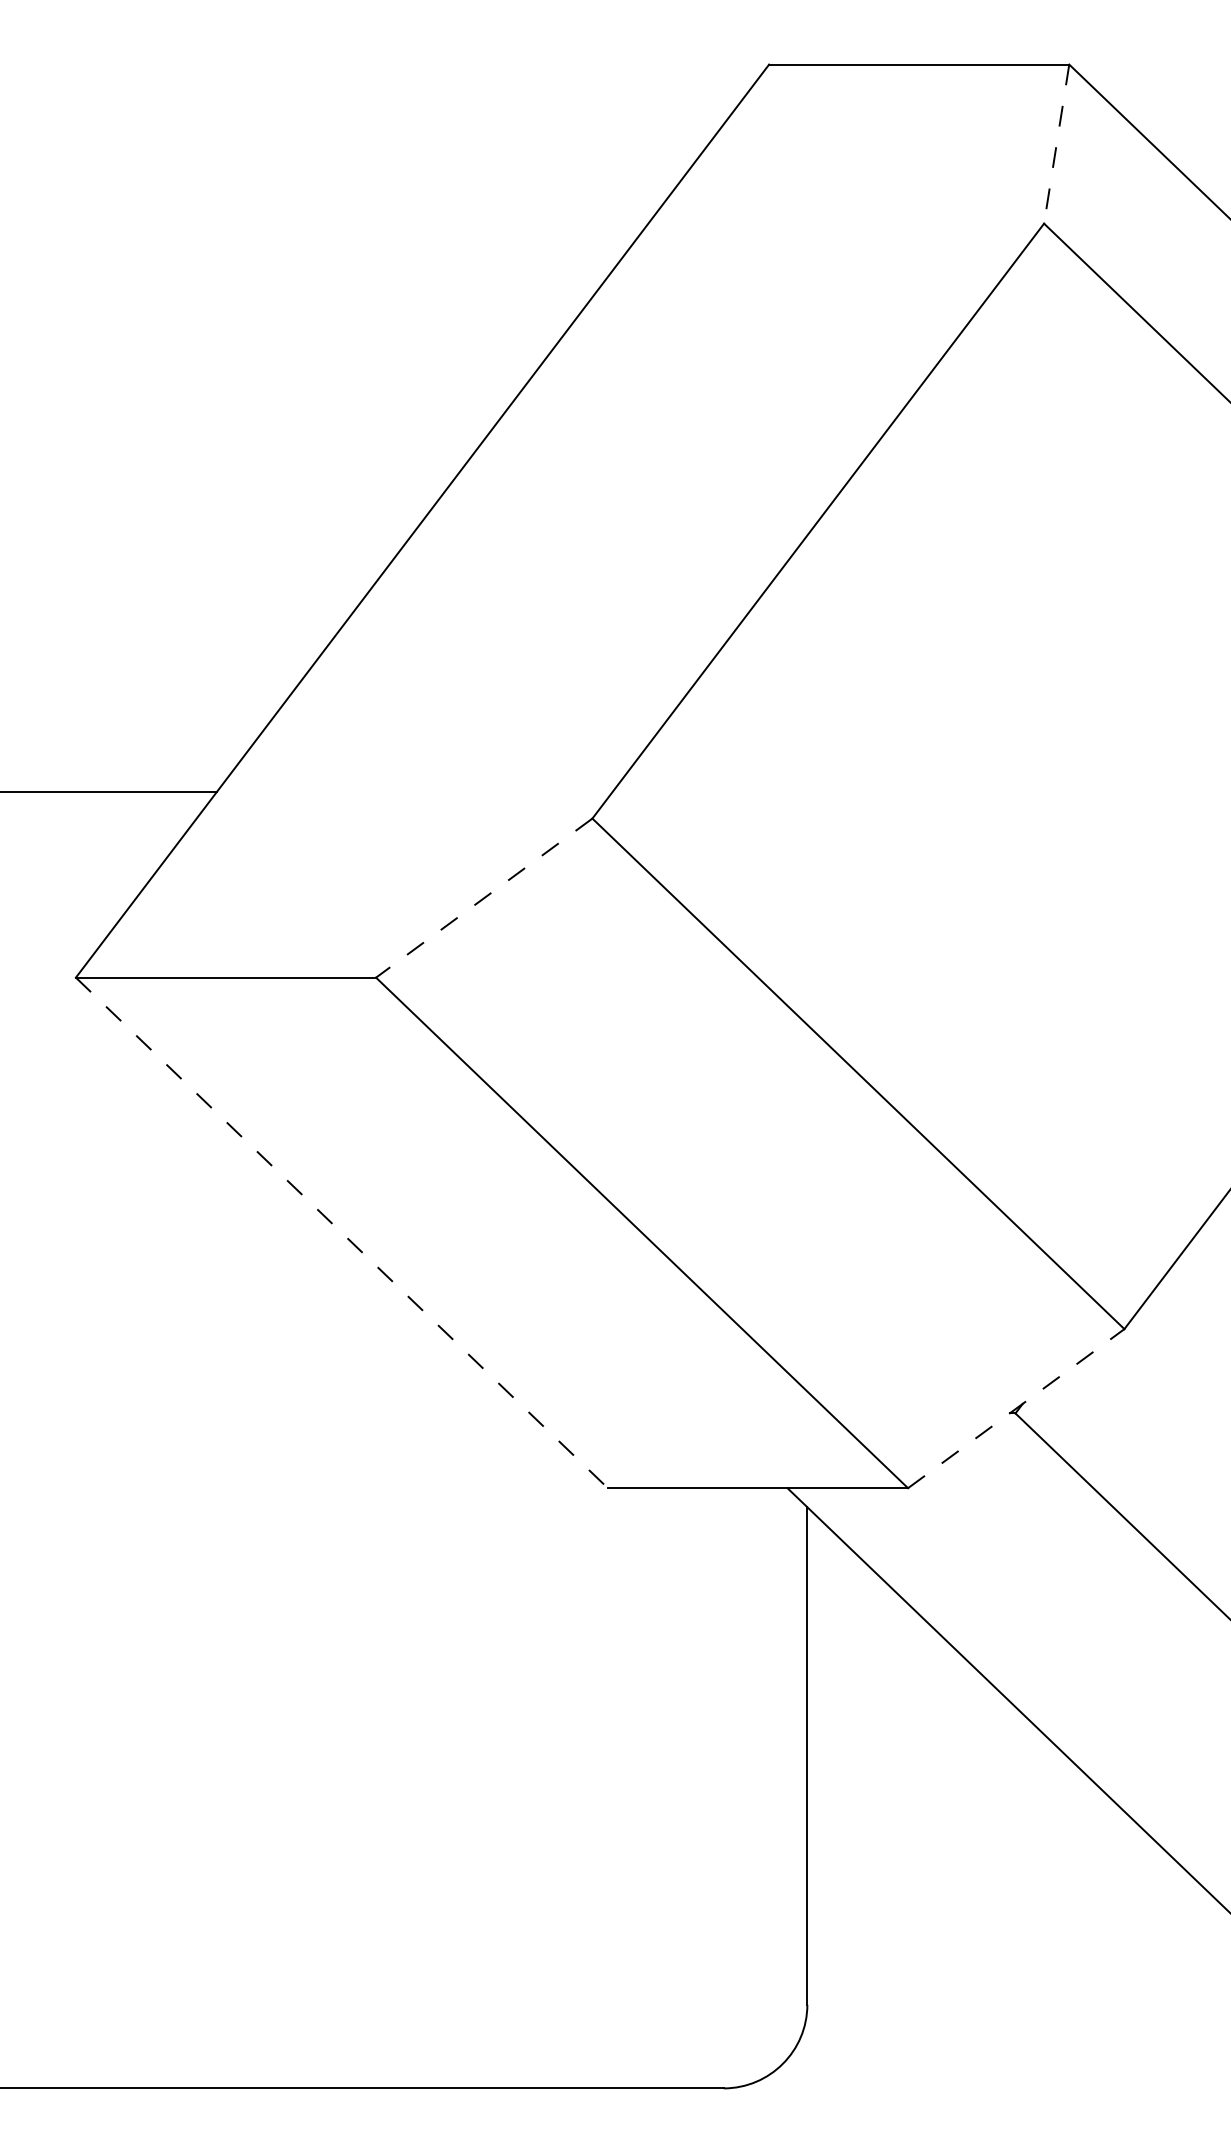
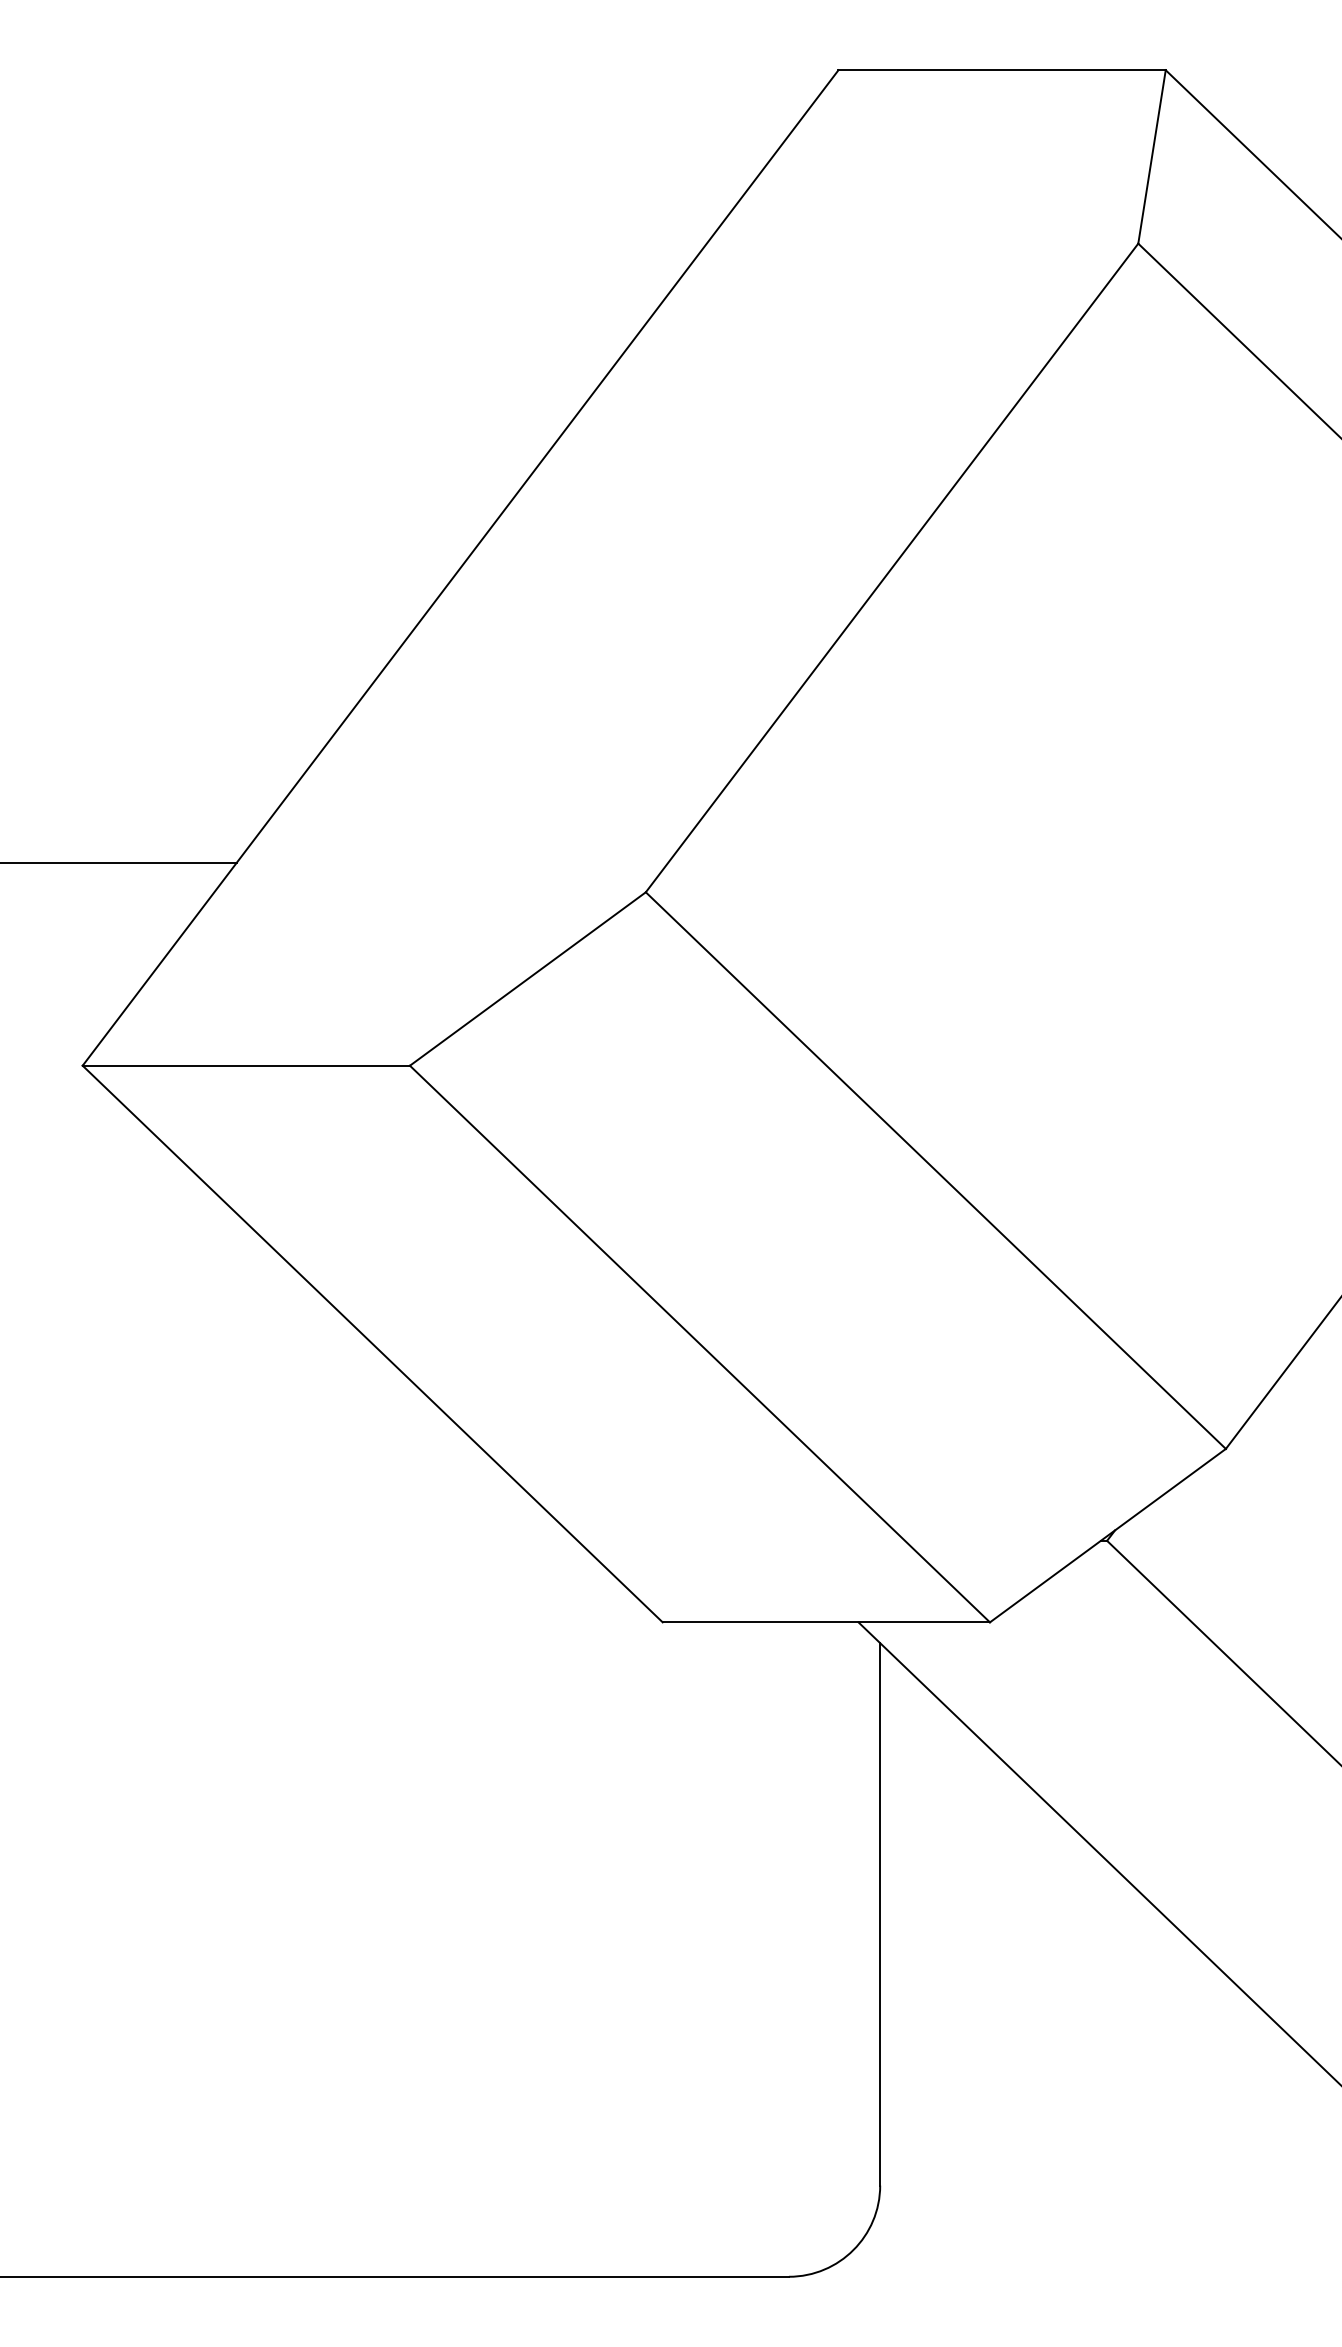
line: (1056, 144) -> (1151, 157), dashed -> solid
line: (483, 898) -> (527, 979), dashed -> solid
line: (341, 1232) -> (372, 1343), dashed -> solid
line: (1016, 1408) -> (1108, 1535), dashed -> solid

